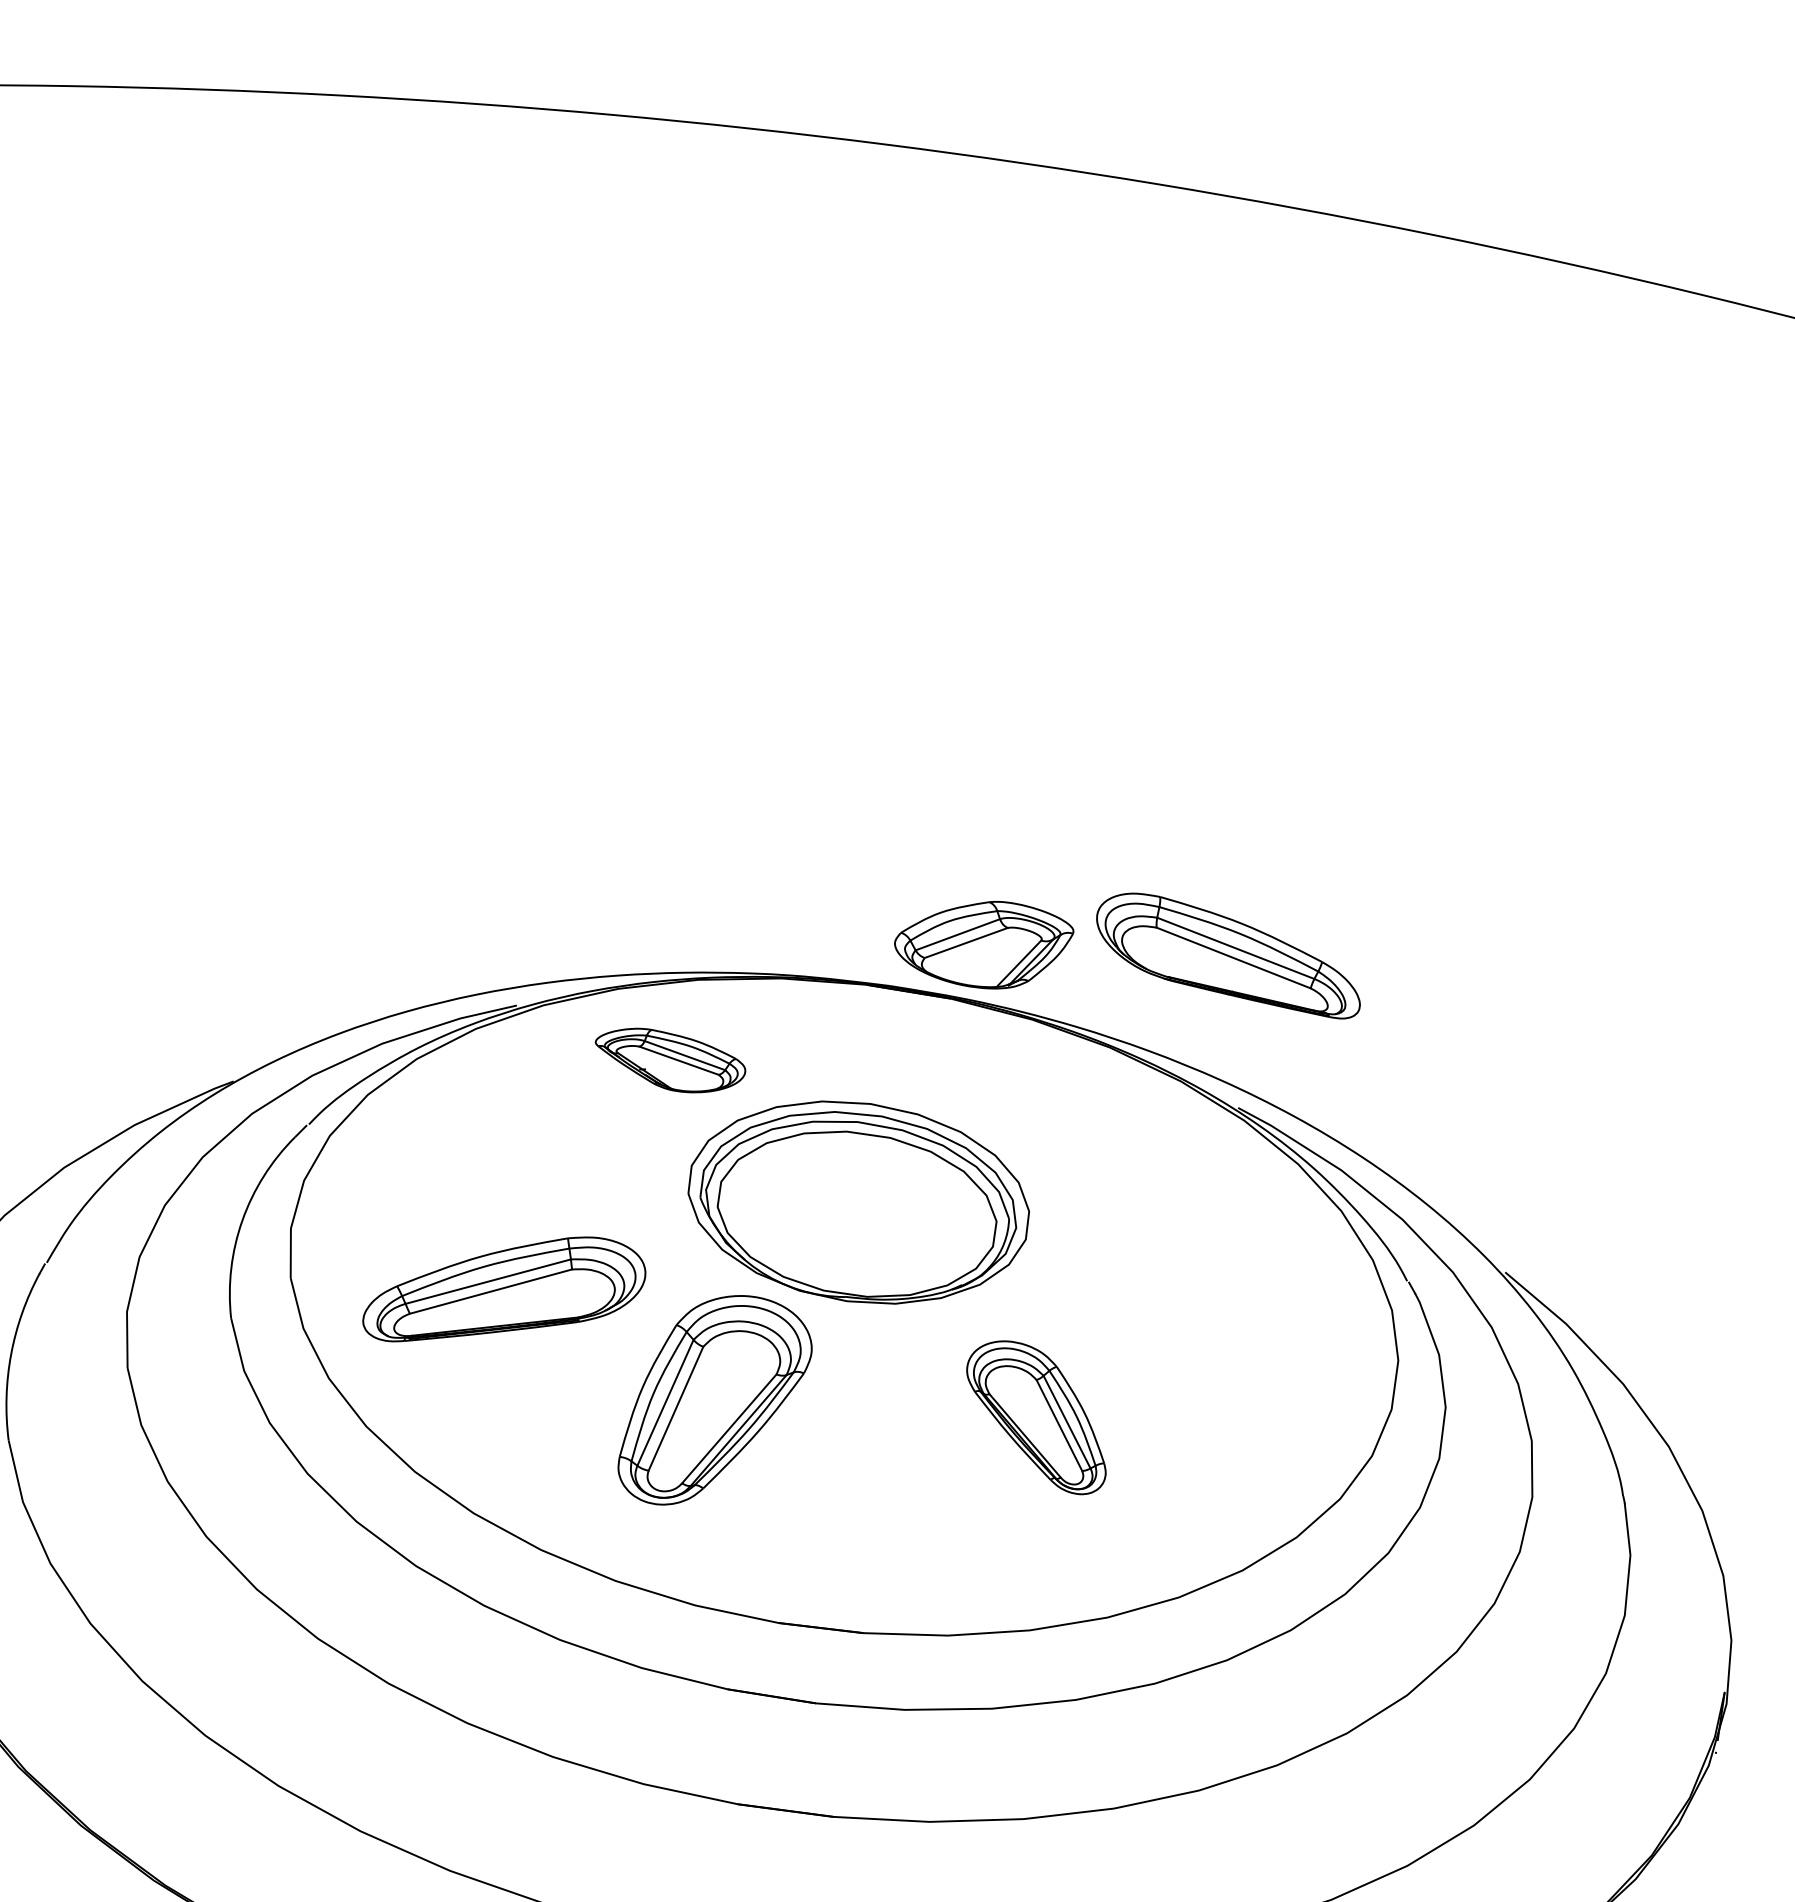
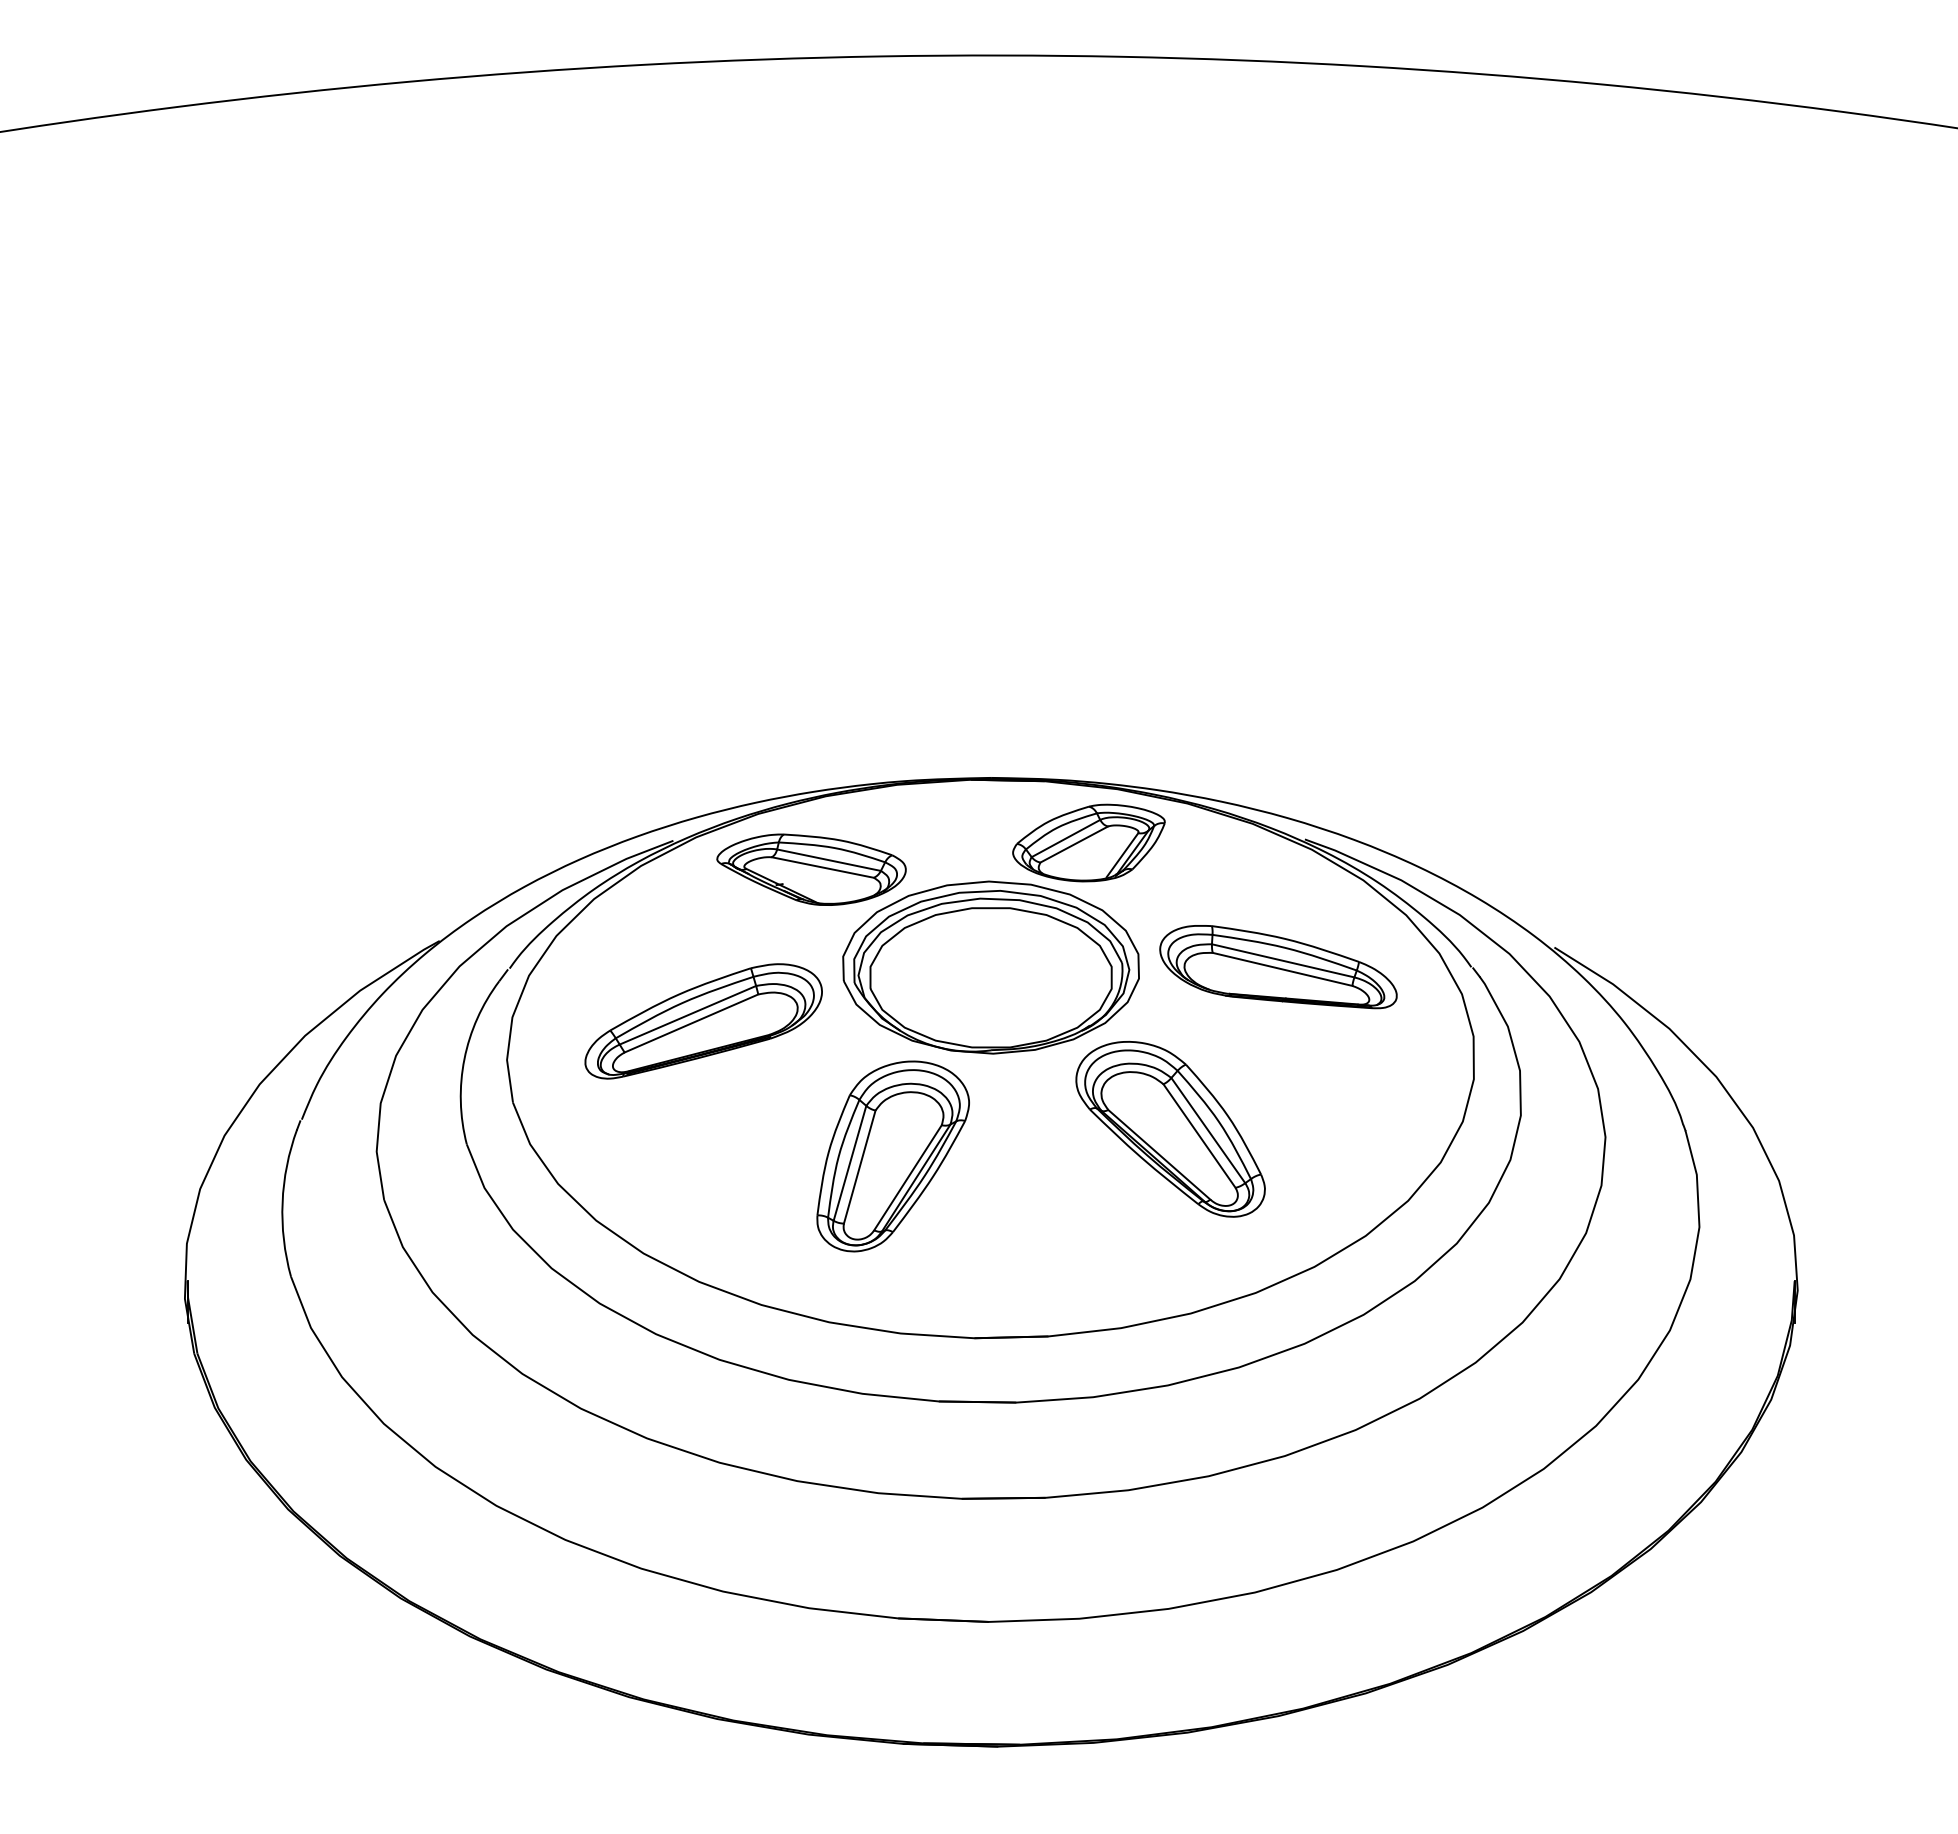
part: (982, 942) -> (1088, 842), moved
part: (1229, 955) -> (1278, 967), moved
part: (669, 1061) -> (811, 869), size x1.43
part: (504, 1291) -> (703, 1021), moved
part: (1036, 1416) -> (1170, 1129), size x1.43

